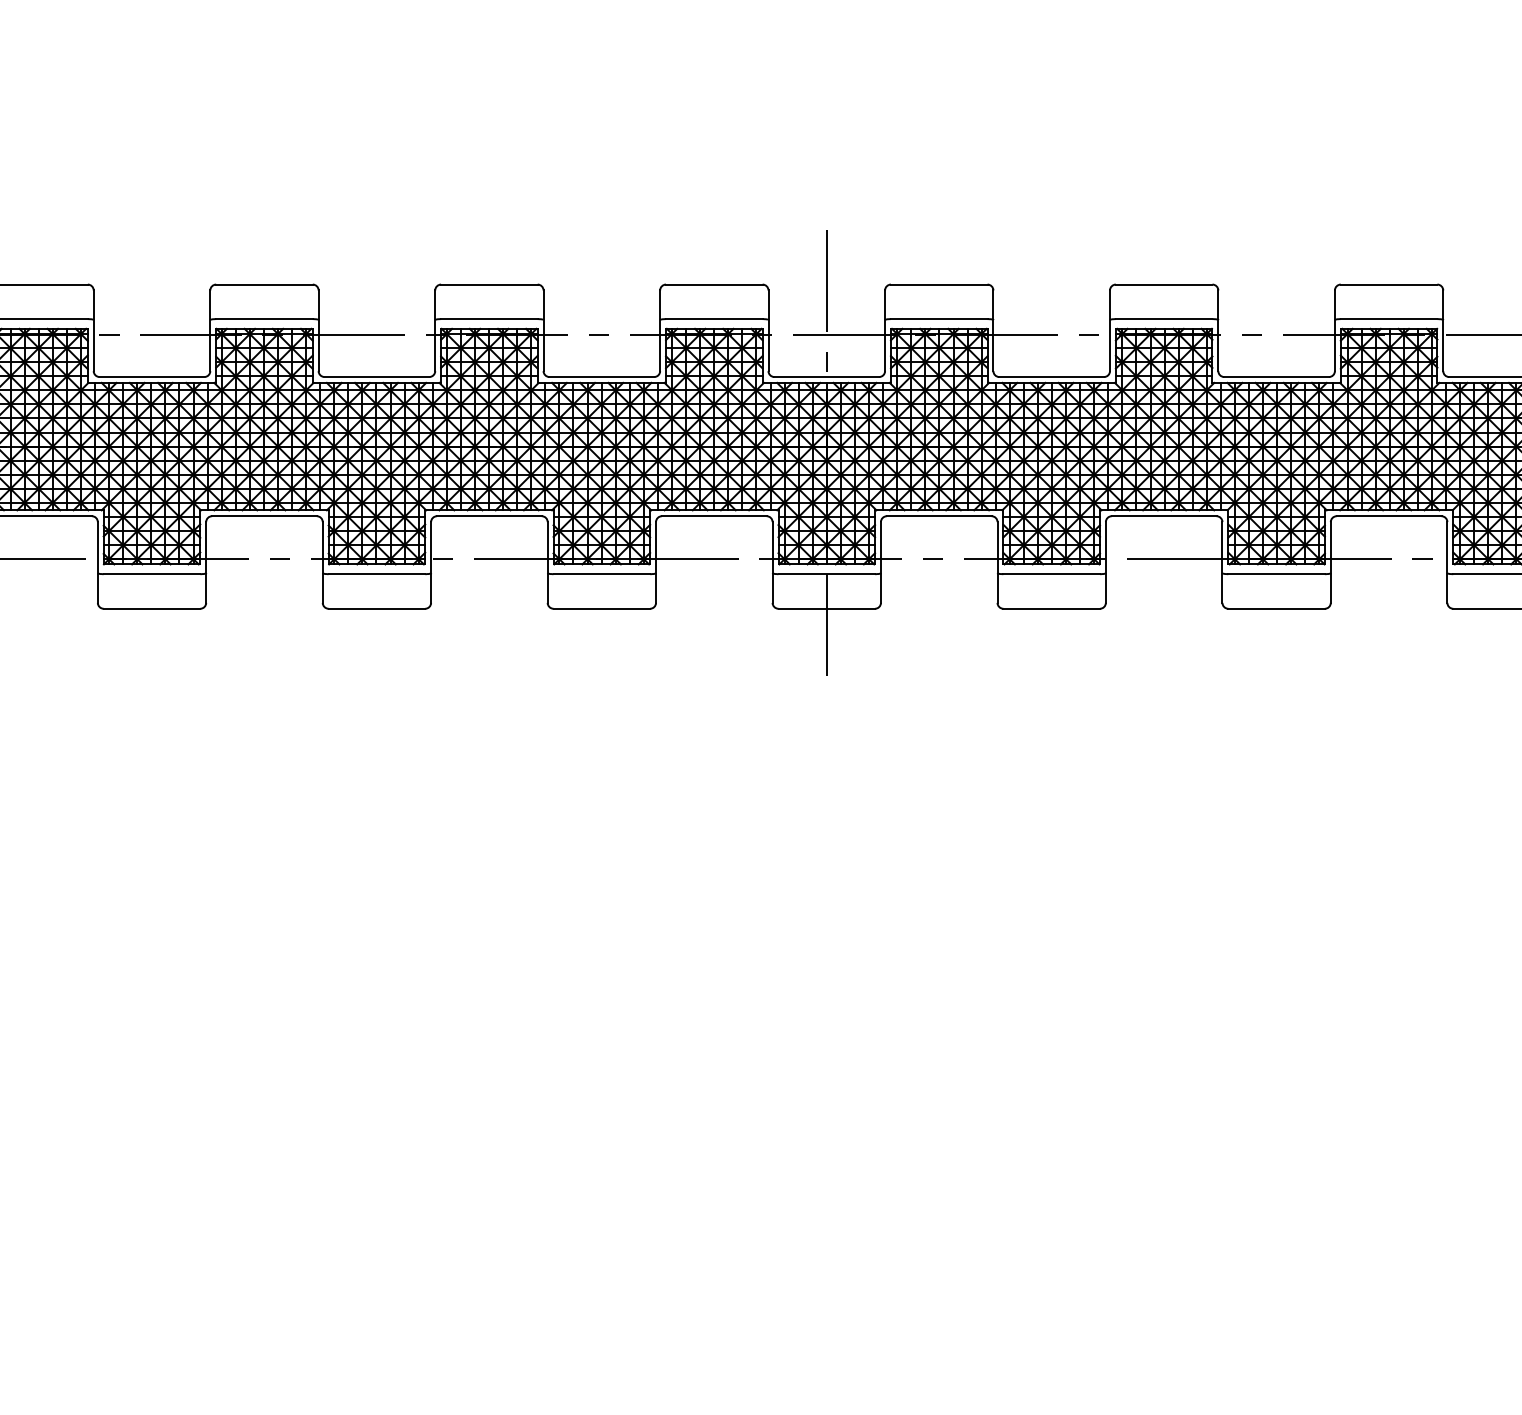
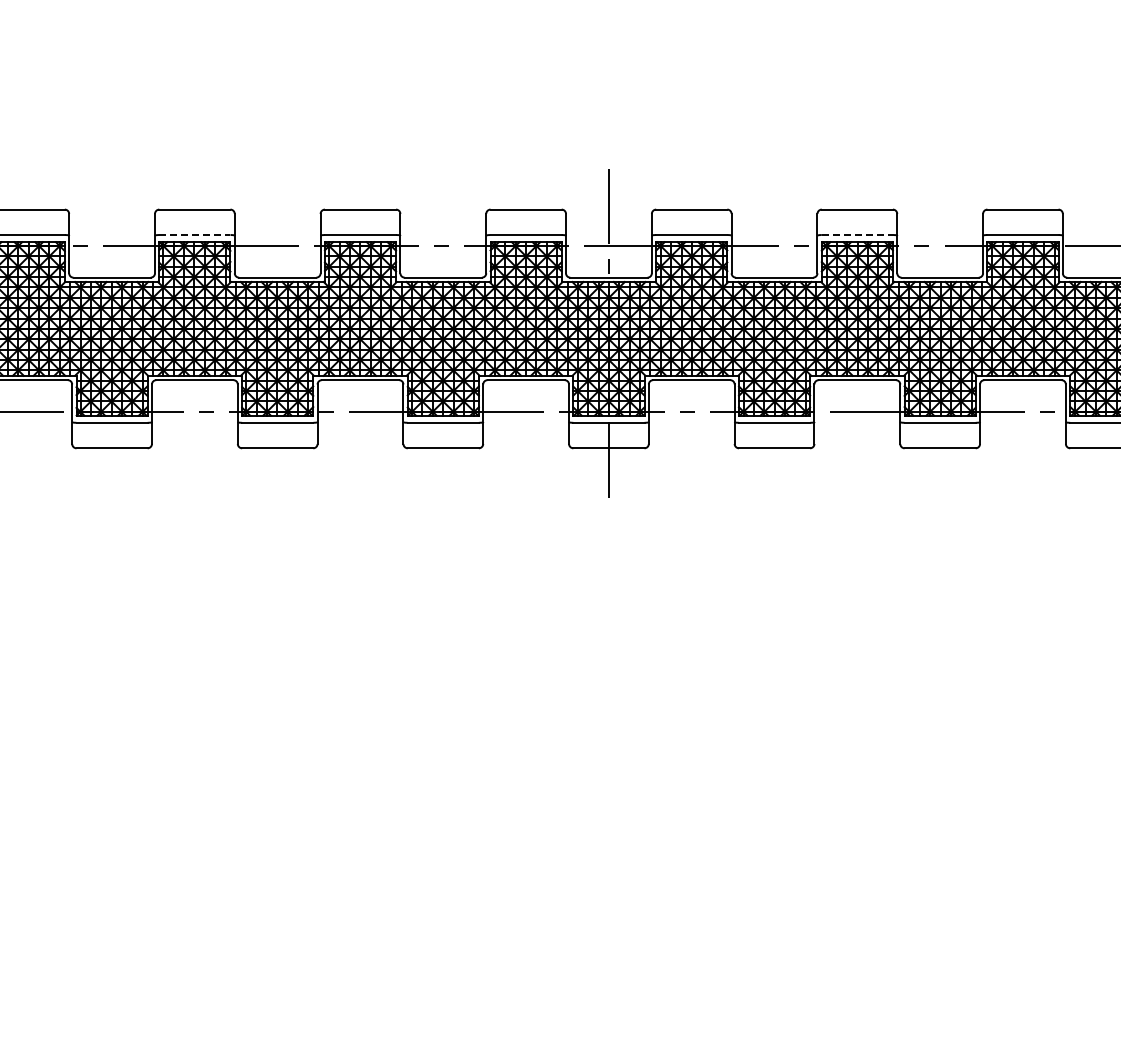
line: (263, 319) -> (194, 235), solid -> dashed
line: (1164, 319) -> (857, 235), solid -> dashed

